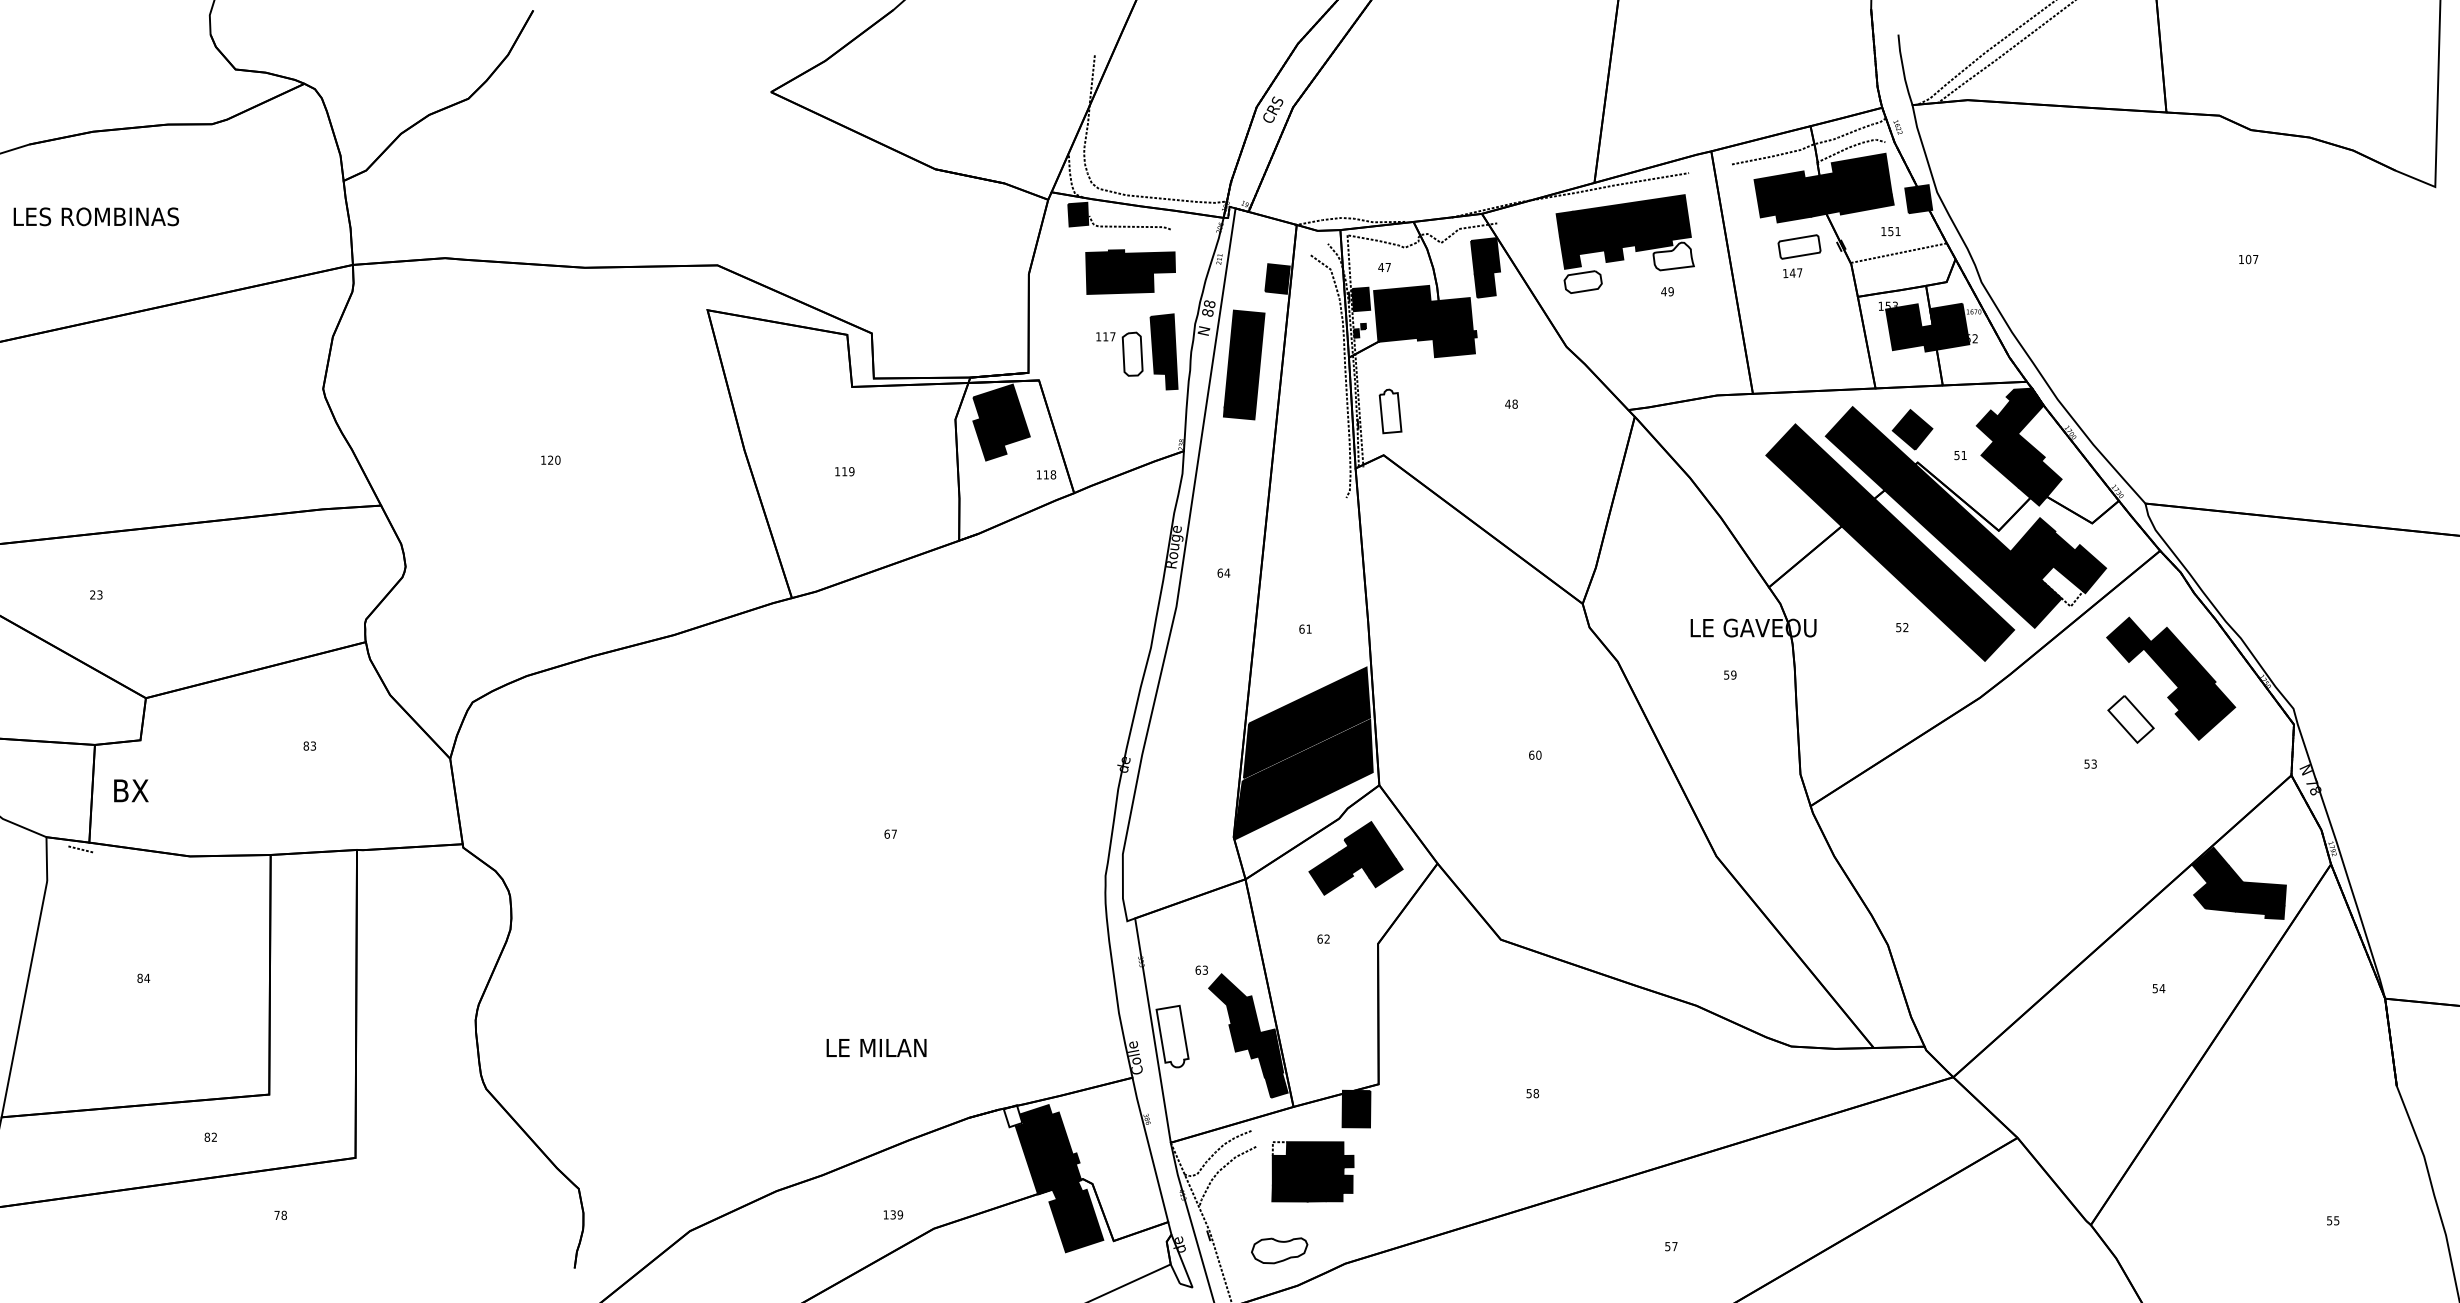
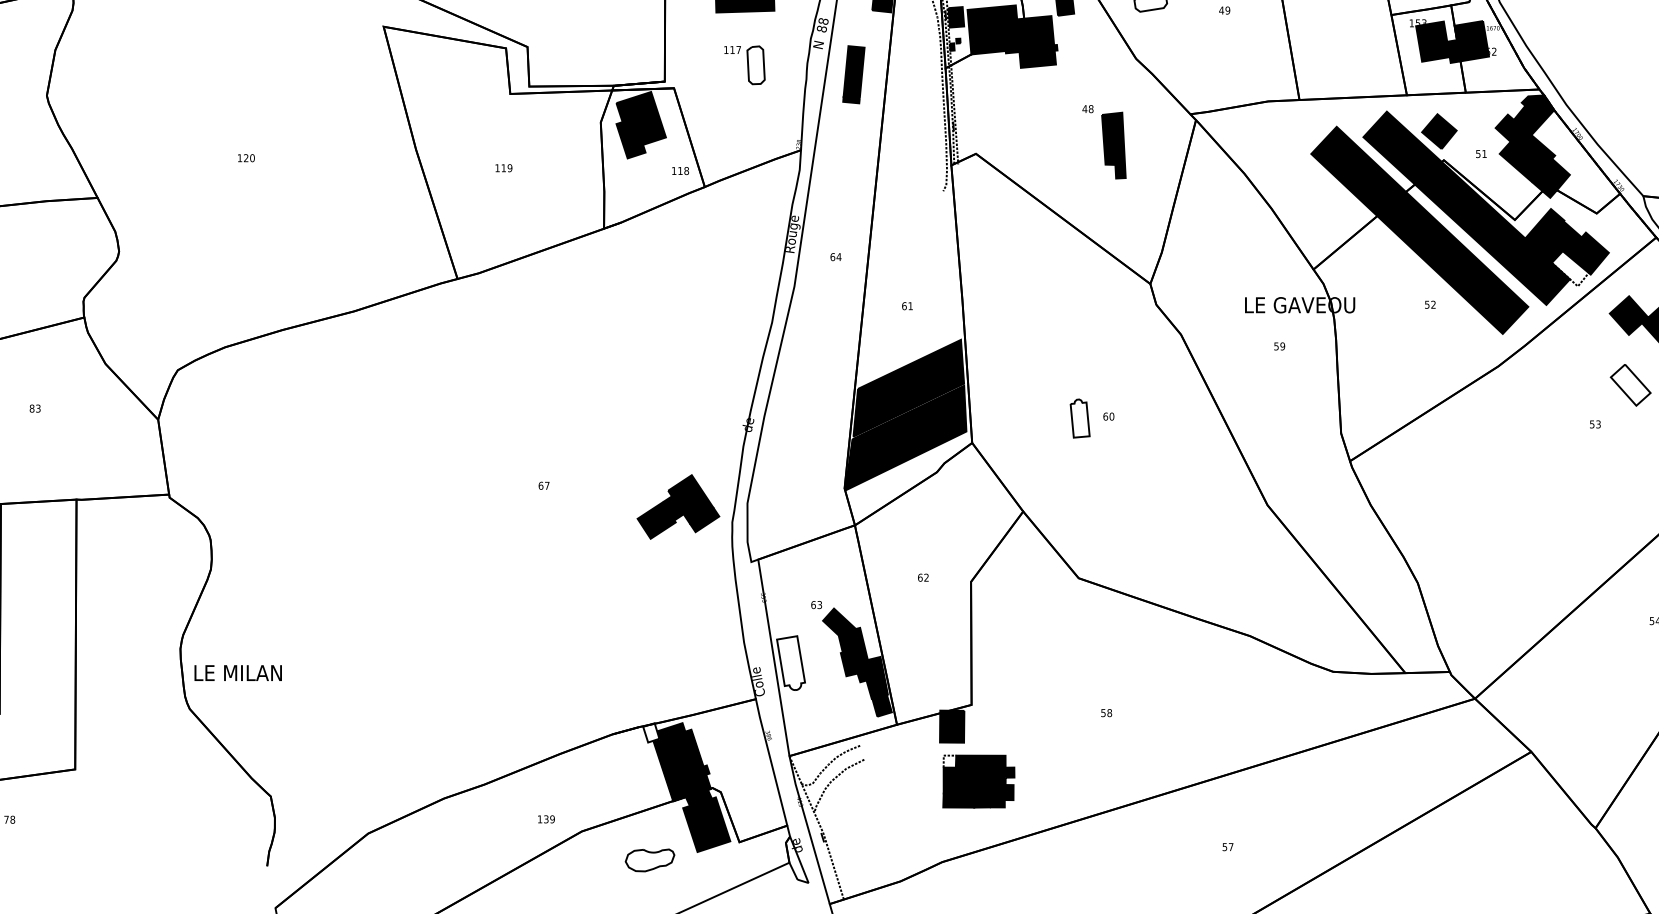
part: (1163, 351) -> (1113, 145), moved
part: (1244, 364) -> (854, 74), size x0.6
part: (1390, 411) -> (1080, 418), moved
part: (1355, 858) -> (677, 507), moved
text: (876, 1047) -> (238, 672), moved
part: (1312, 1171) -> (978, 781), moved
part: (1279, 1250) -> (649, 860), moved

